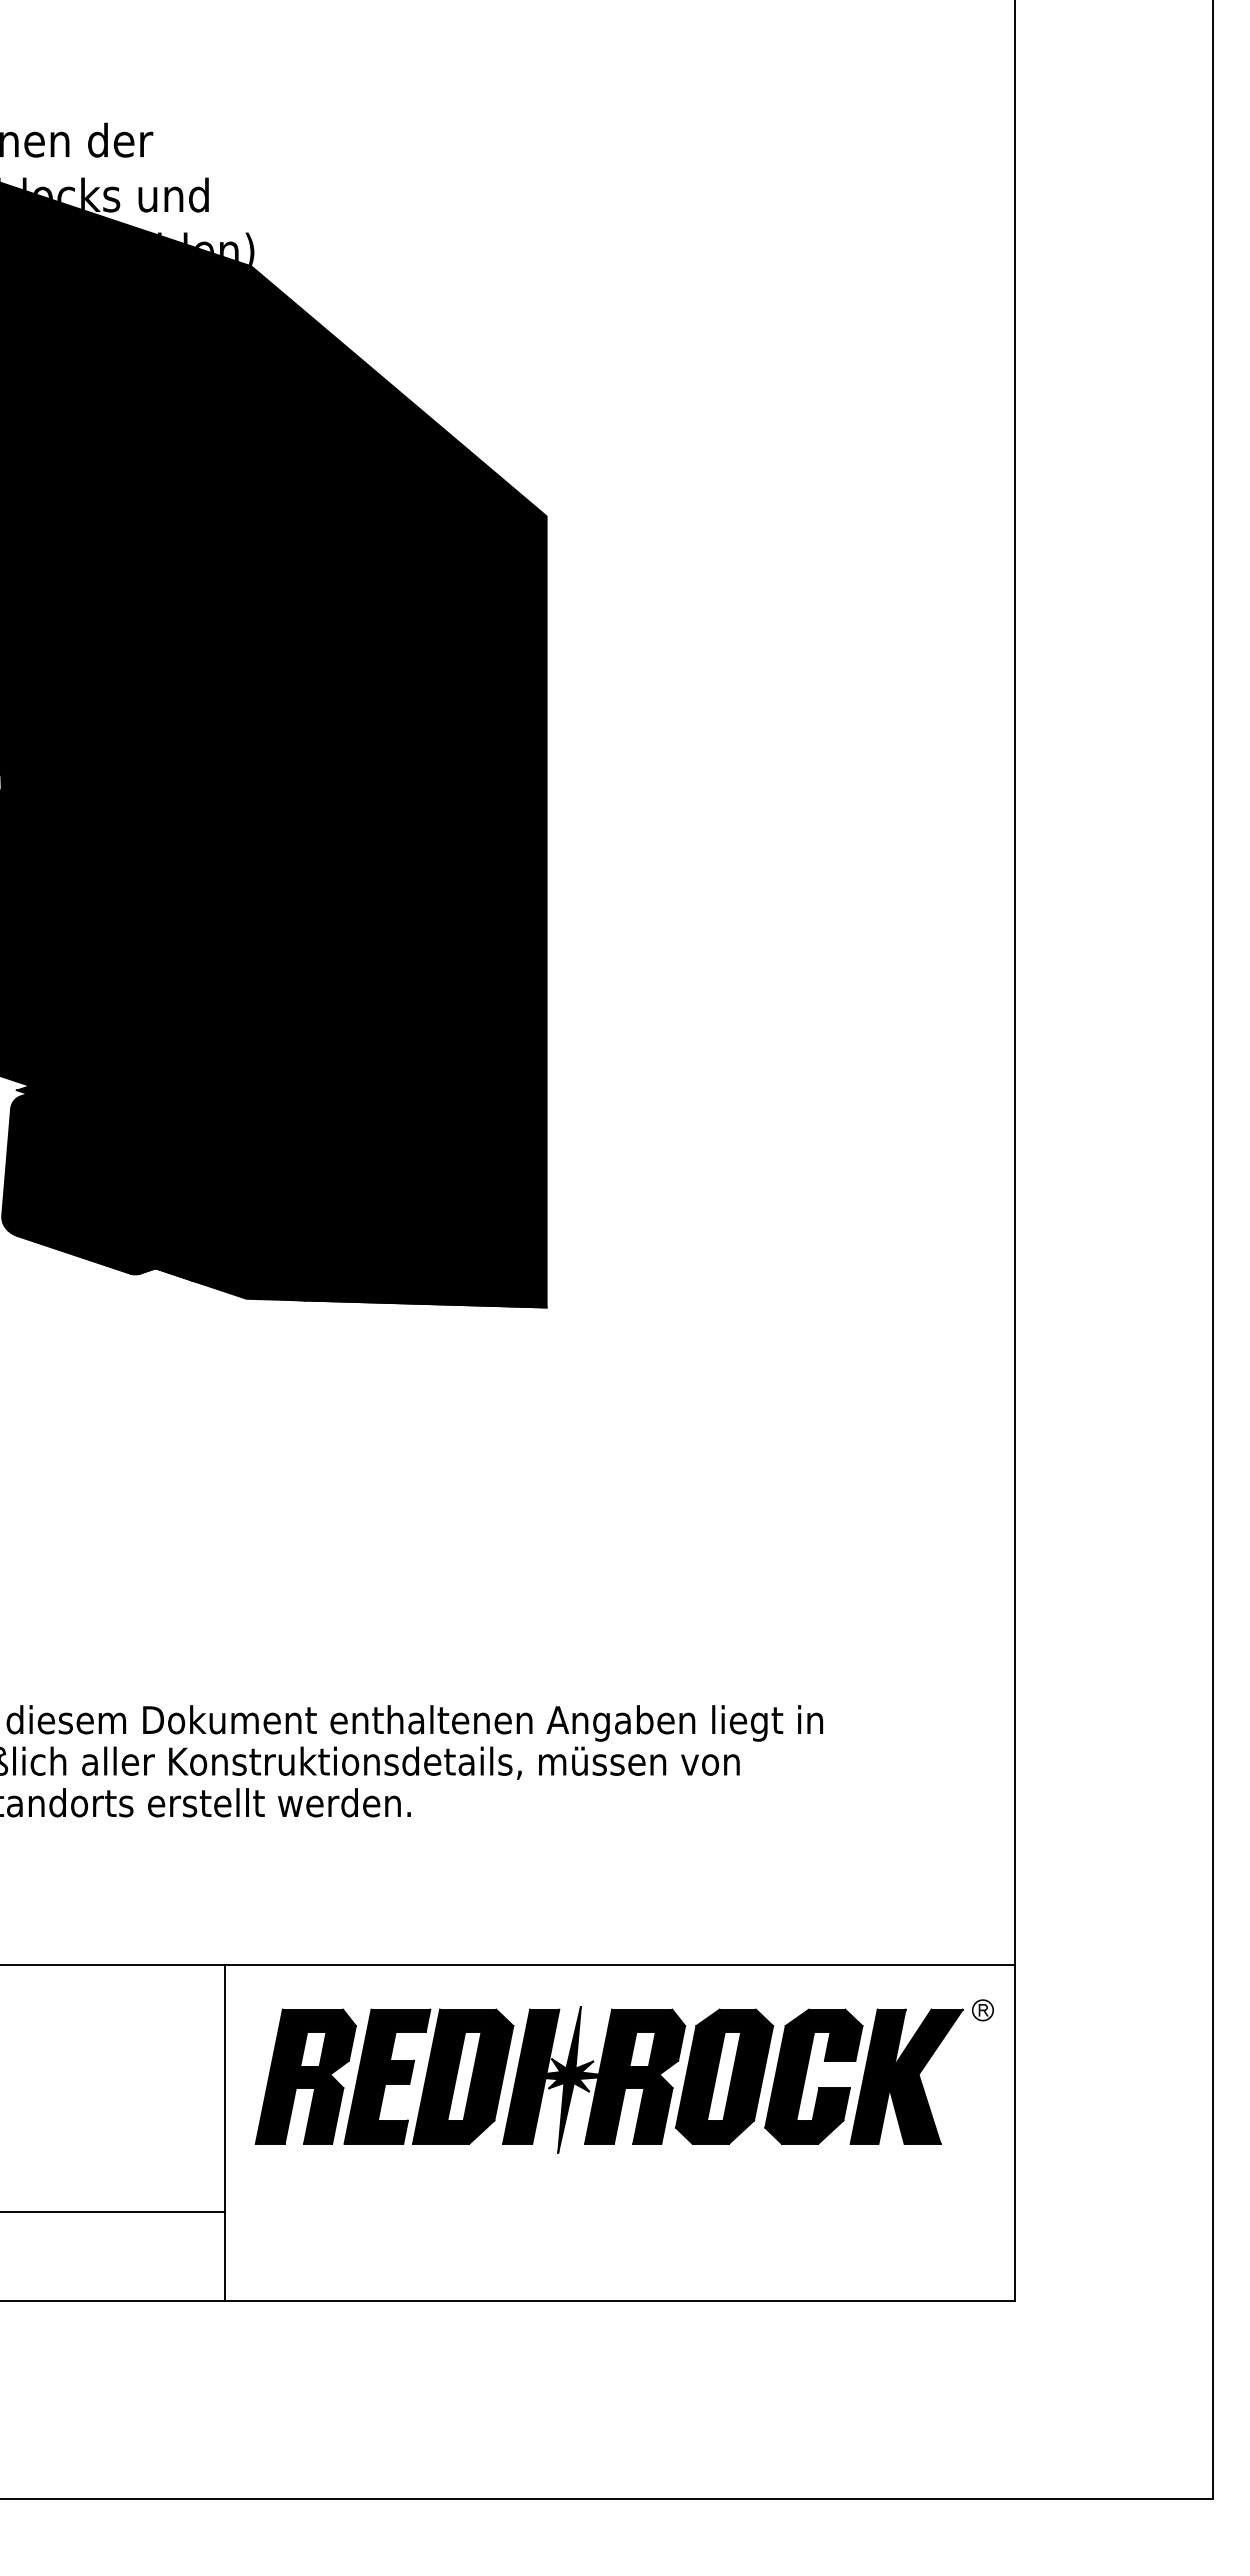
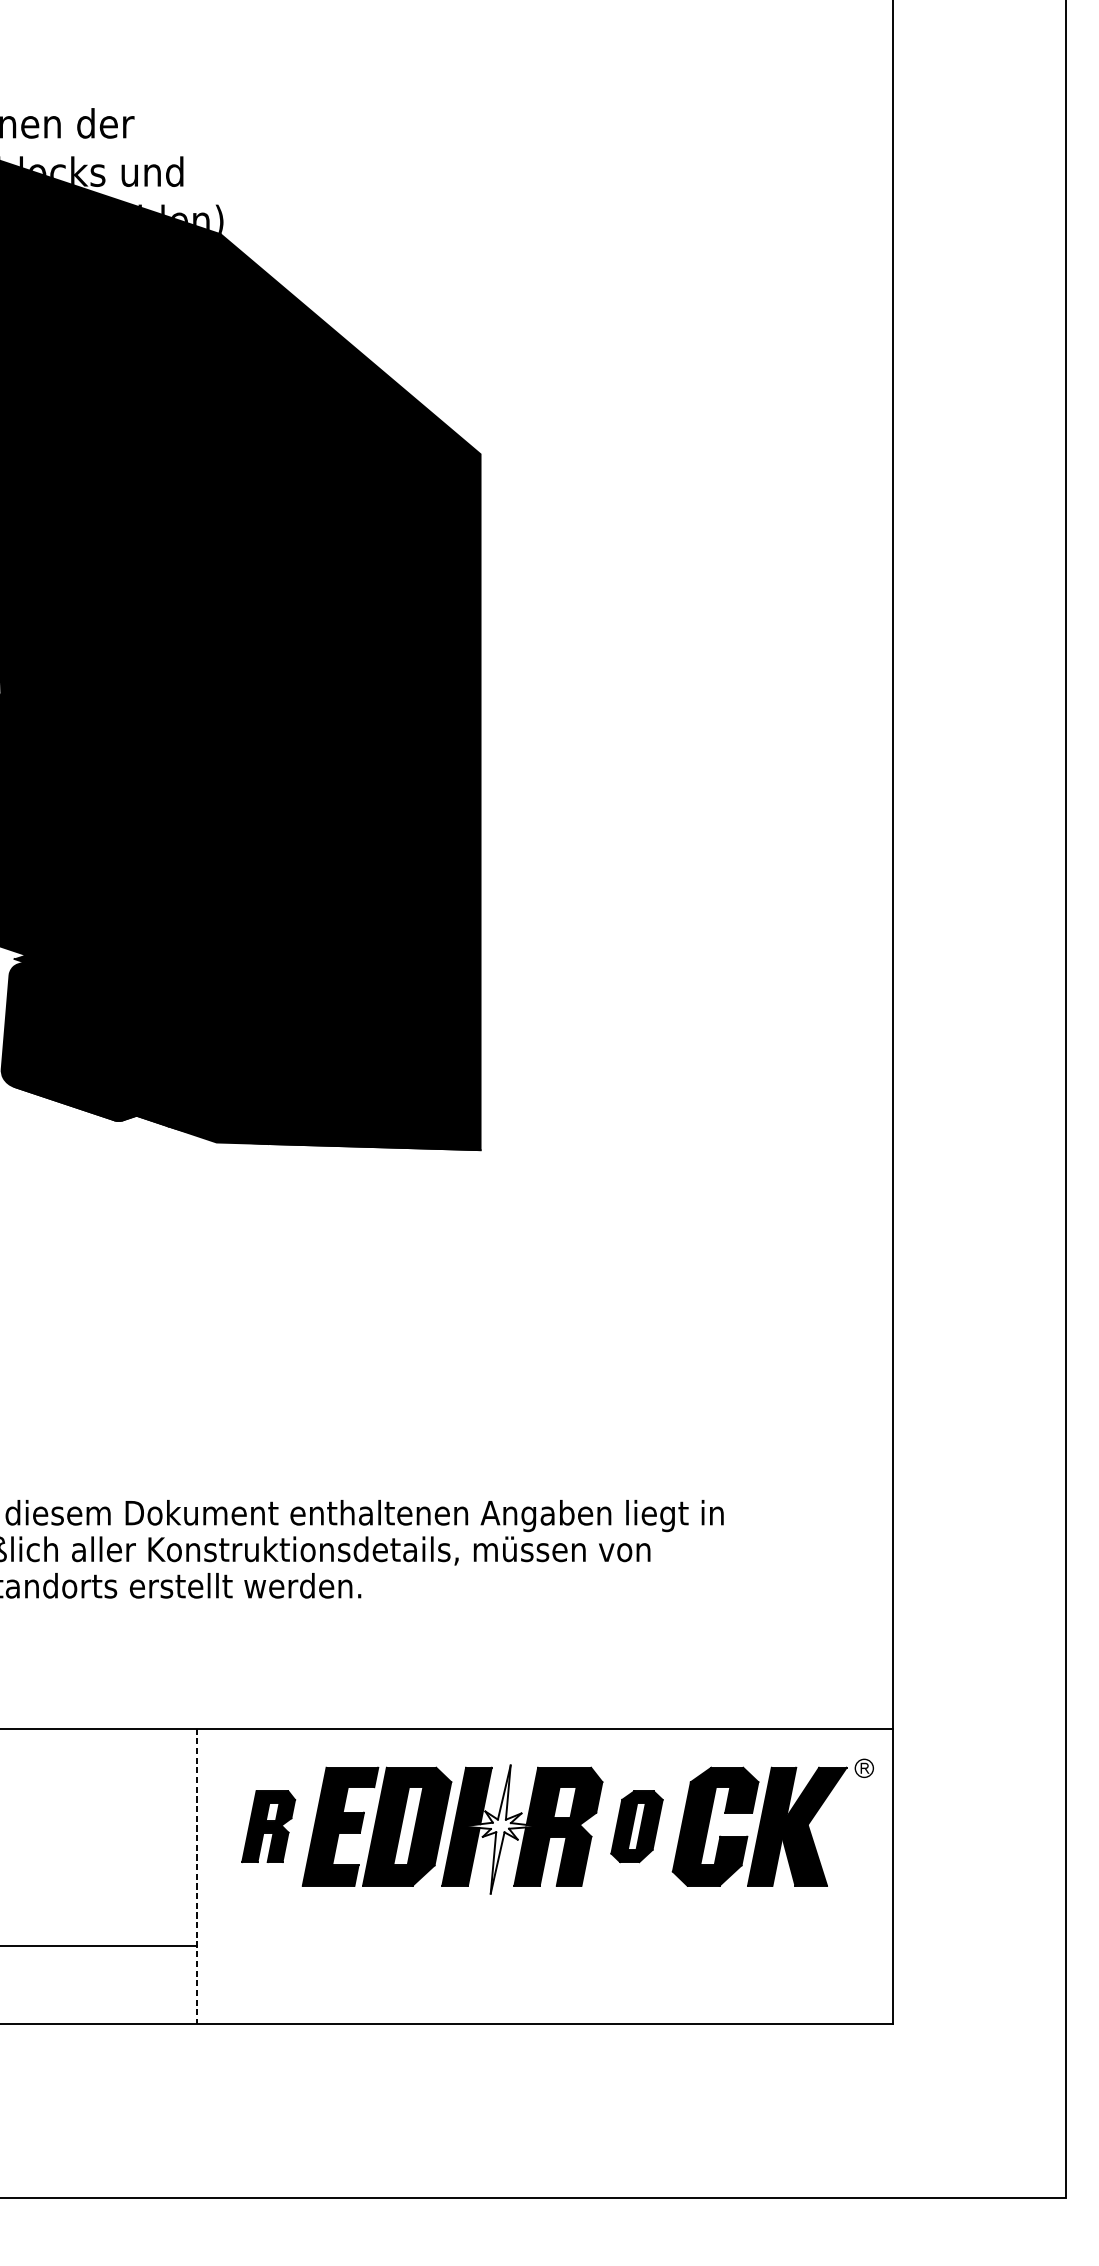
part: (305, 2076) -> (268, 1826), size x0.6
part: (724, 2076) -> (637, 1826), size x0.6
fill: (569, 2079) -> (500, 1829), removed
line: (224, 2133) -> (197, 1876), solid -> dashed

